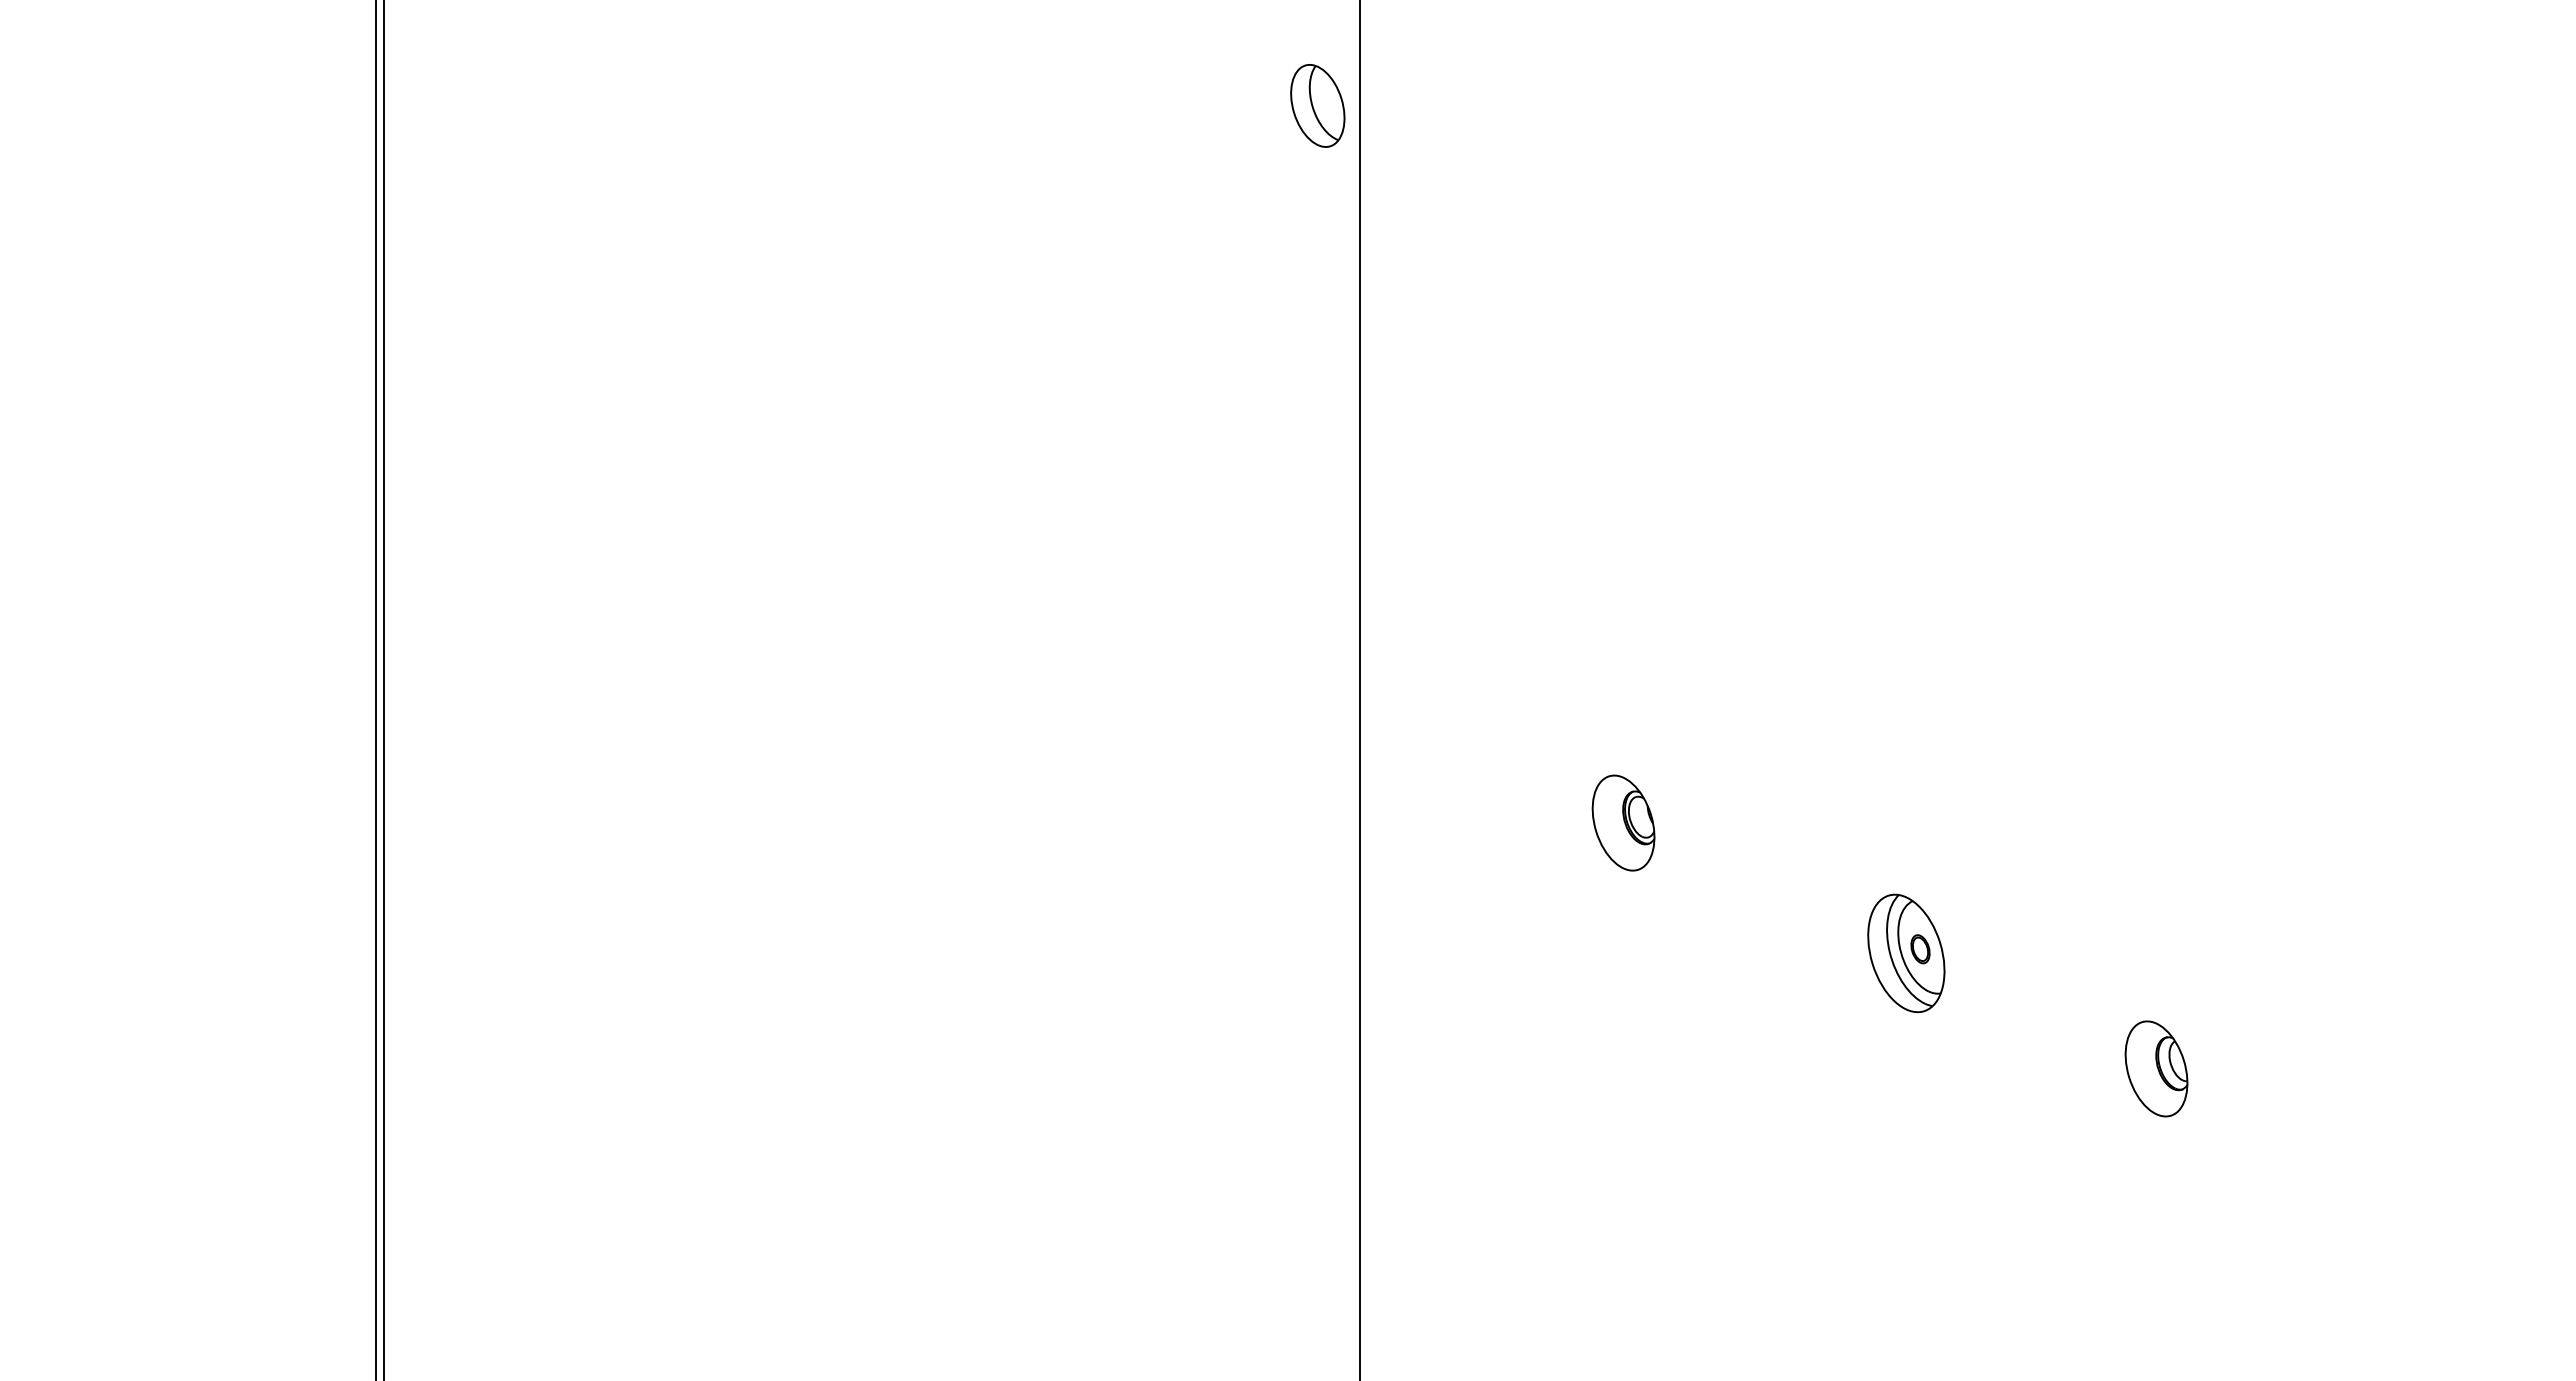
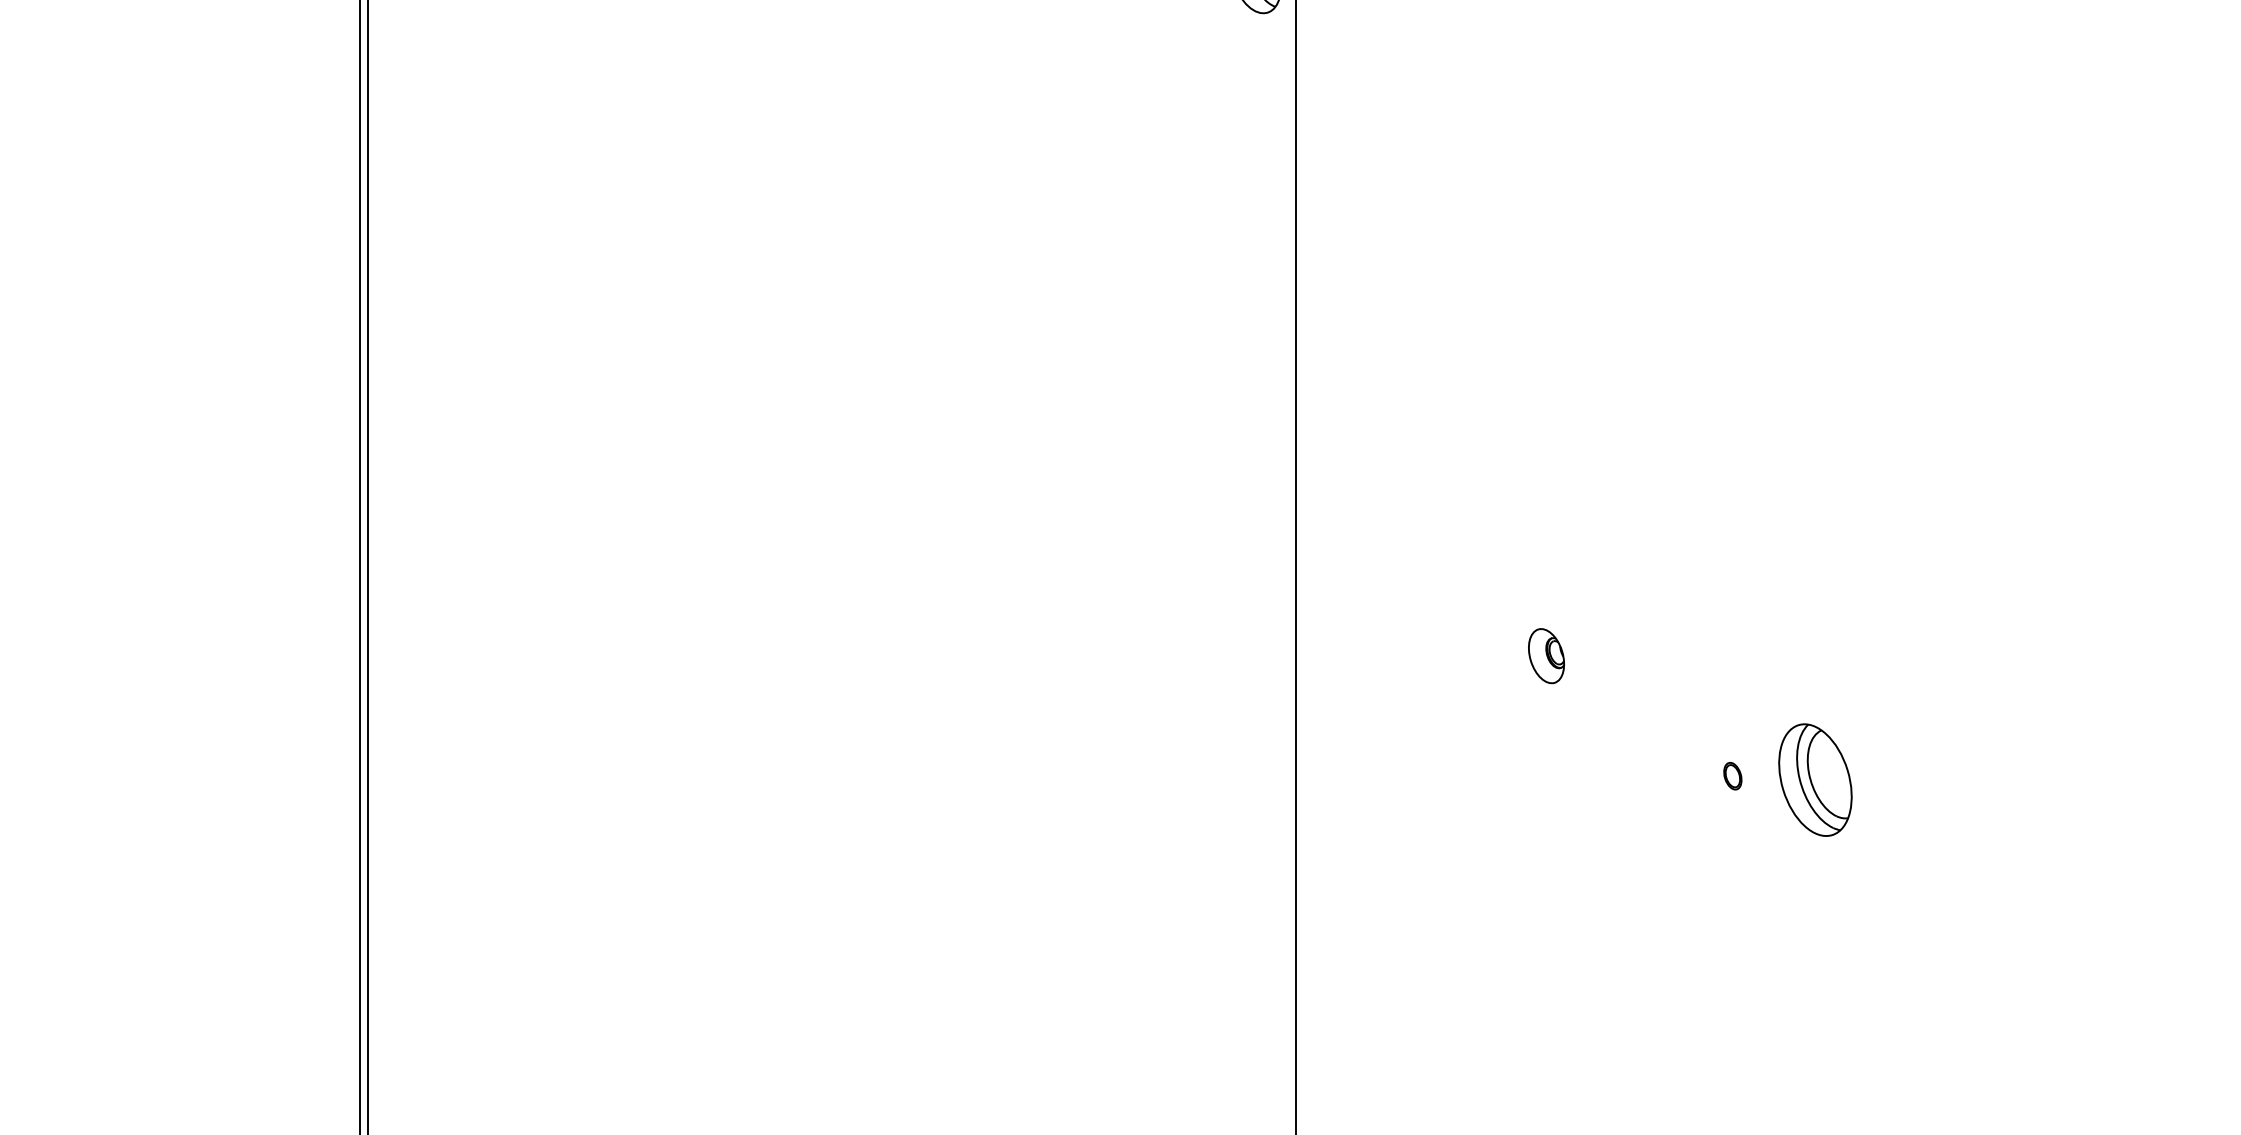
part: (1623, 822) -> (1546, 655), size x0.6
part: (1920, 949) -> (1732, 776), moved
part: (2156, 1068) -> (2053, 889), removed

